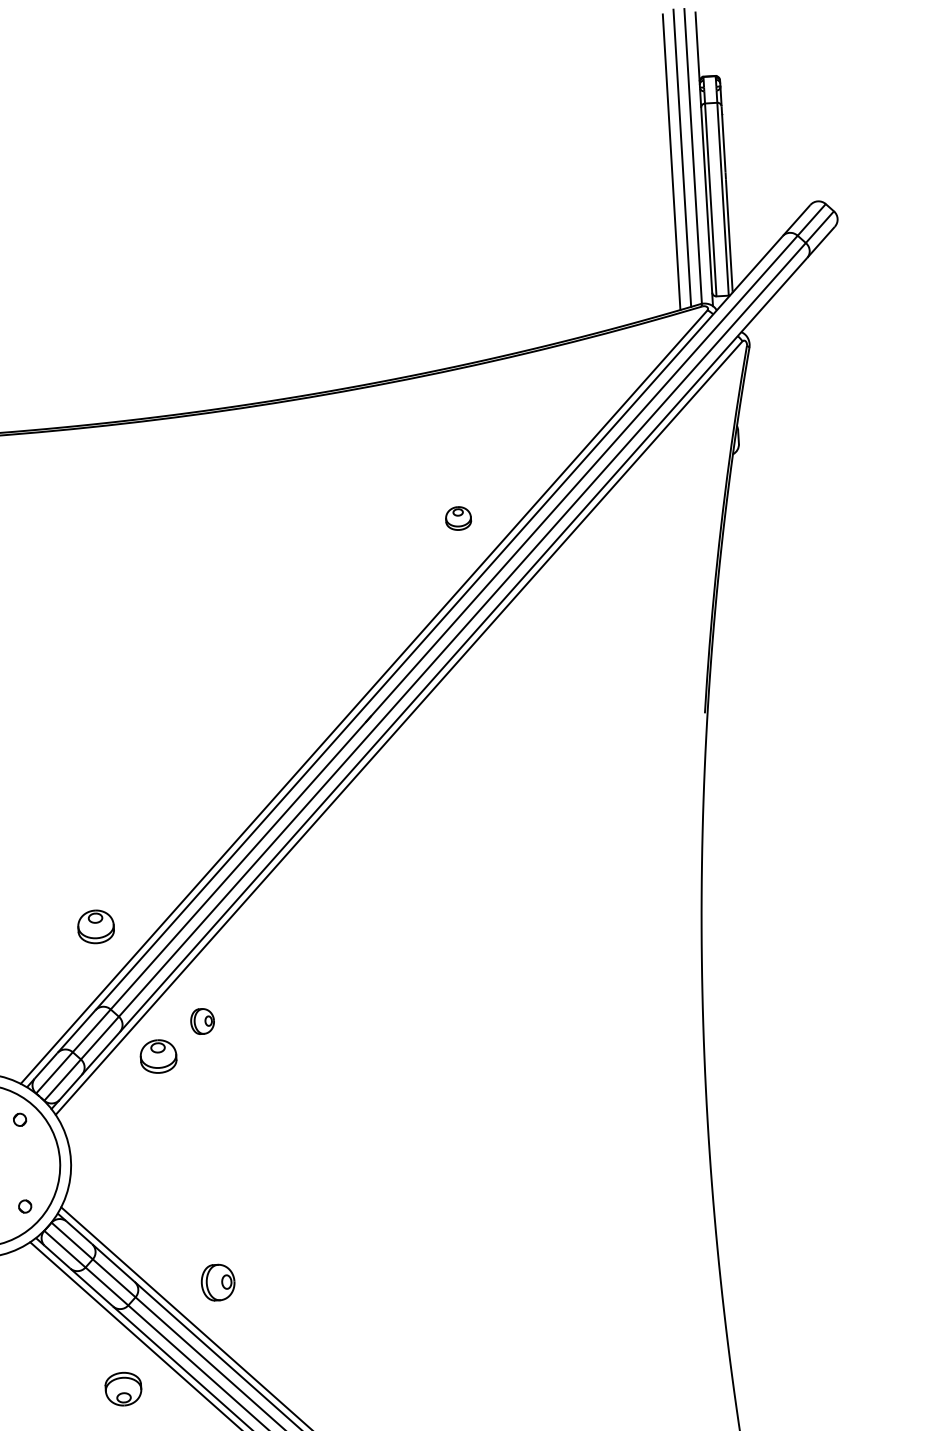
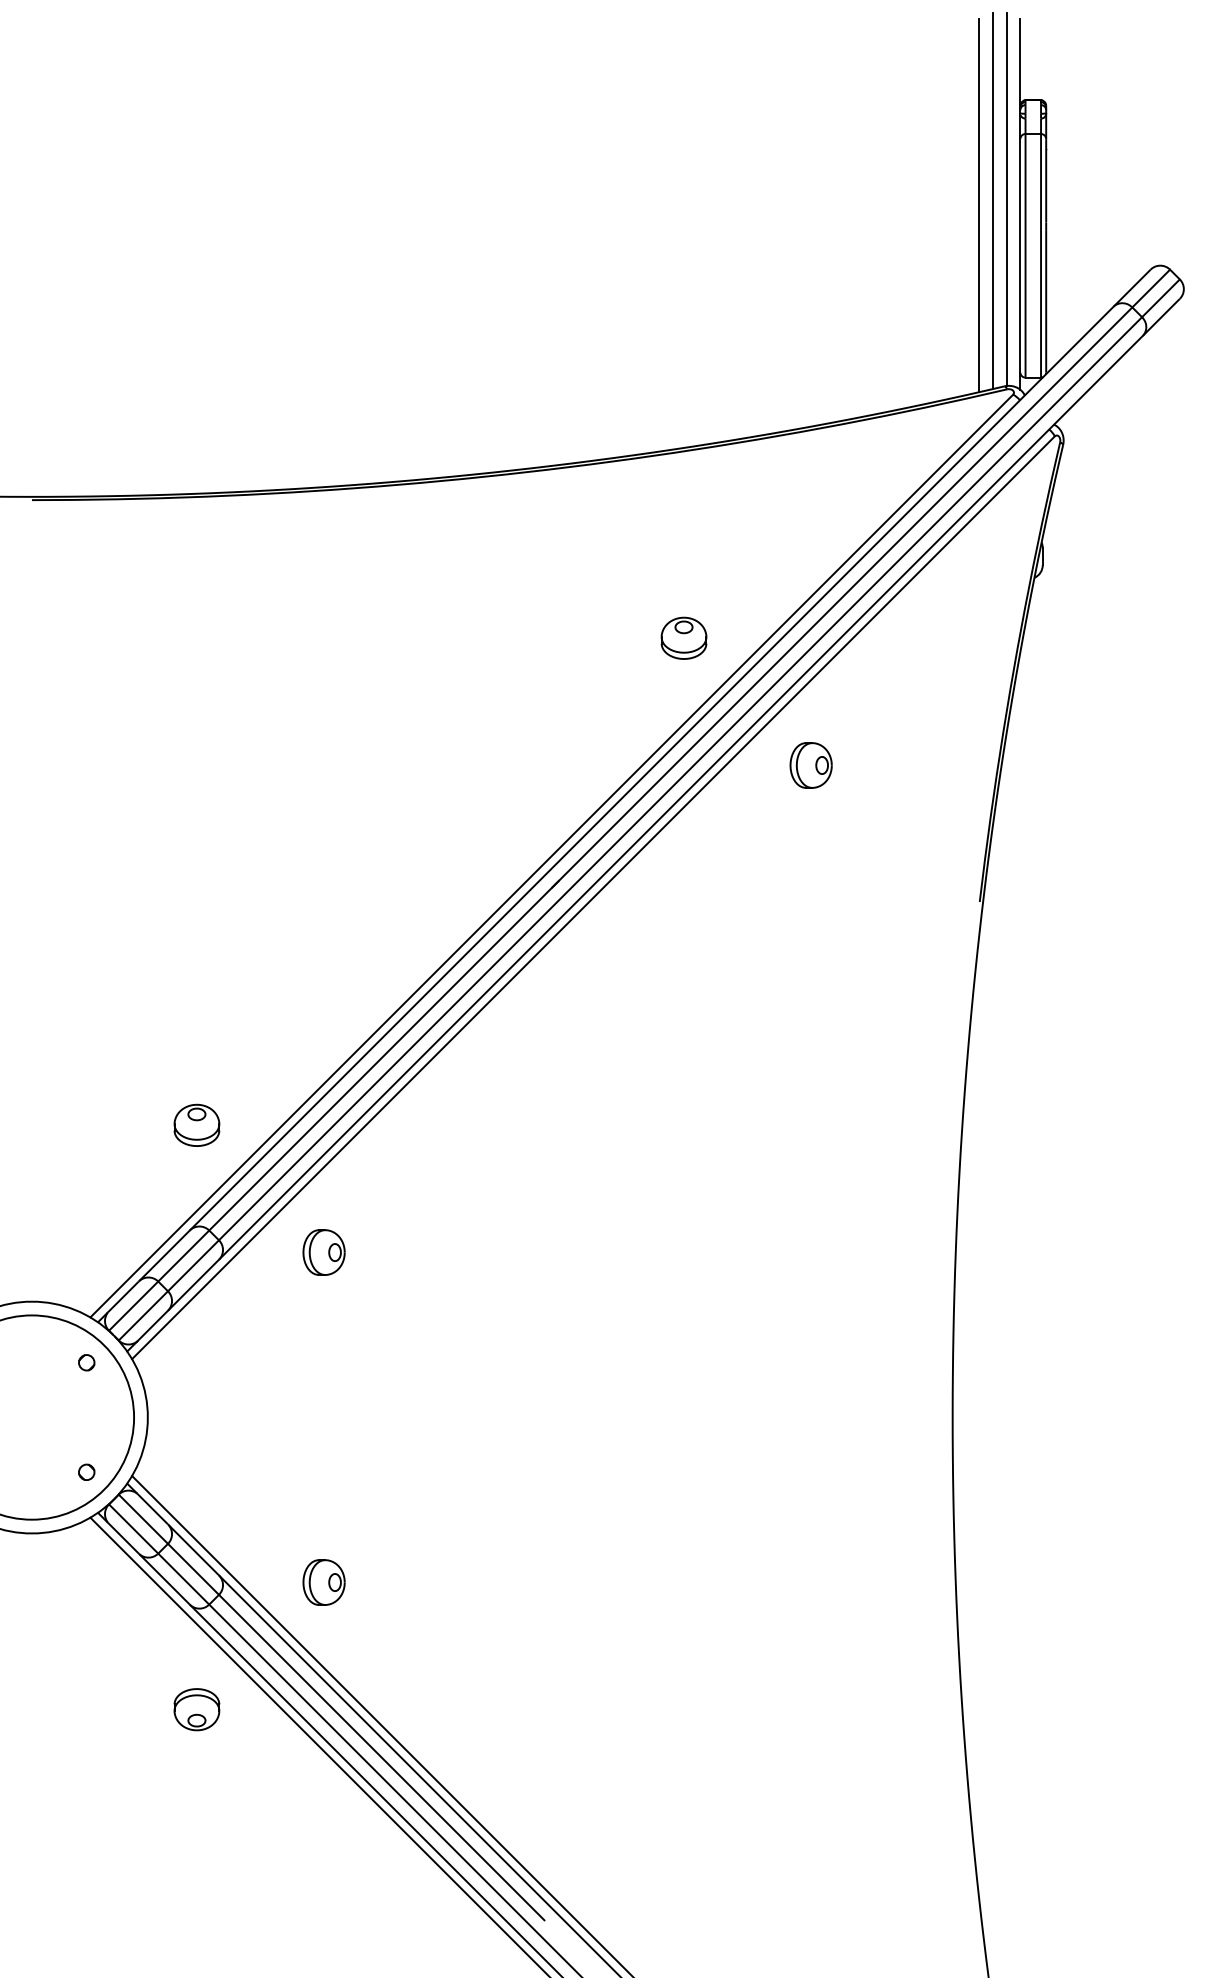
part: (458, 517) -> (683, 637), size x1.43
part: (564, 613) -> (810, 765), added
part: (202, 1021) -> (323, 1252), size x1.43
part: (158, 1055) -> (265, 1292), removed

